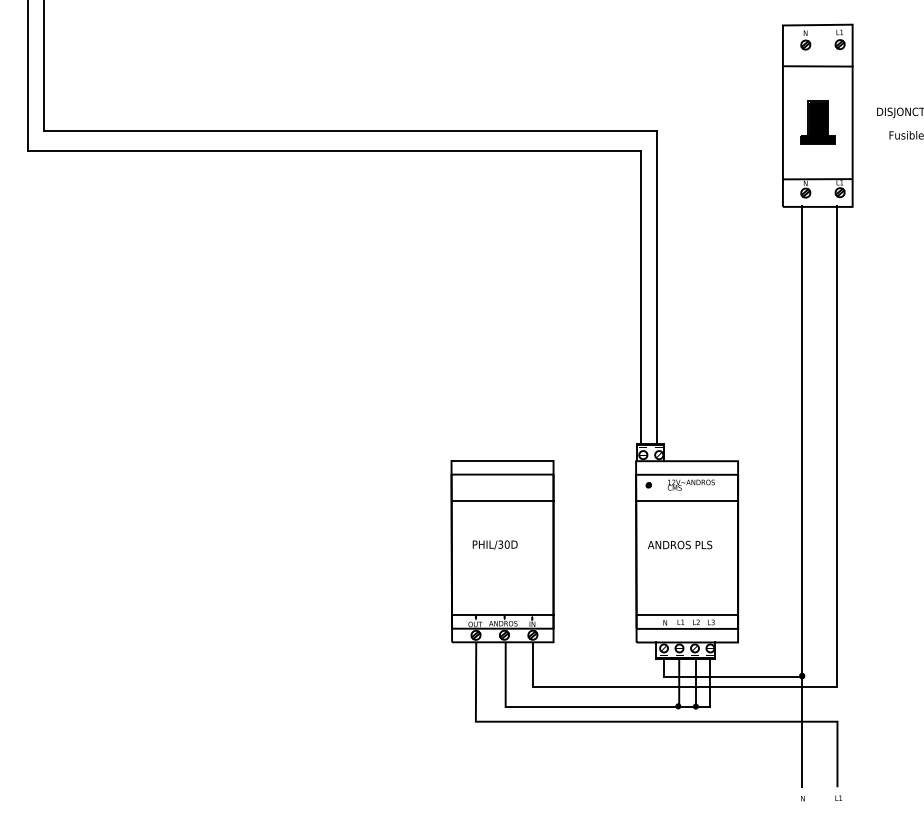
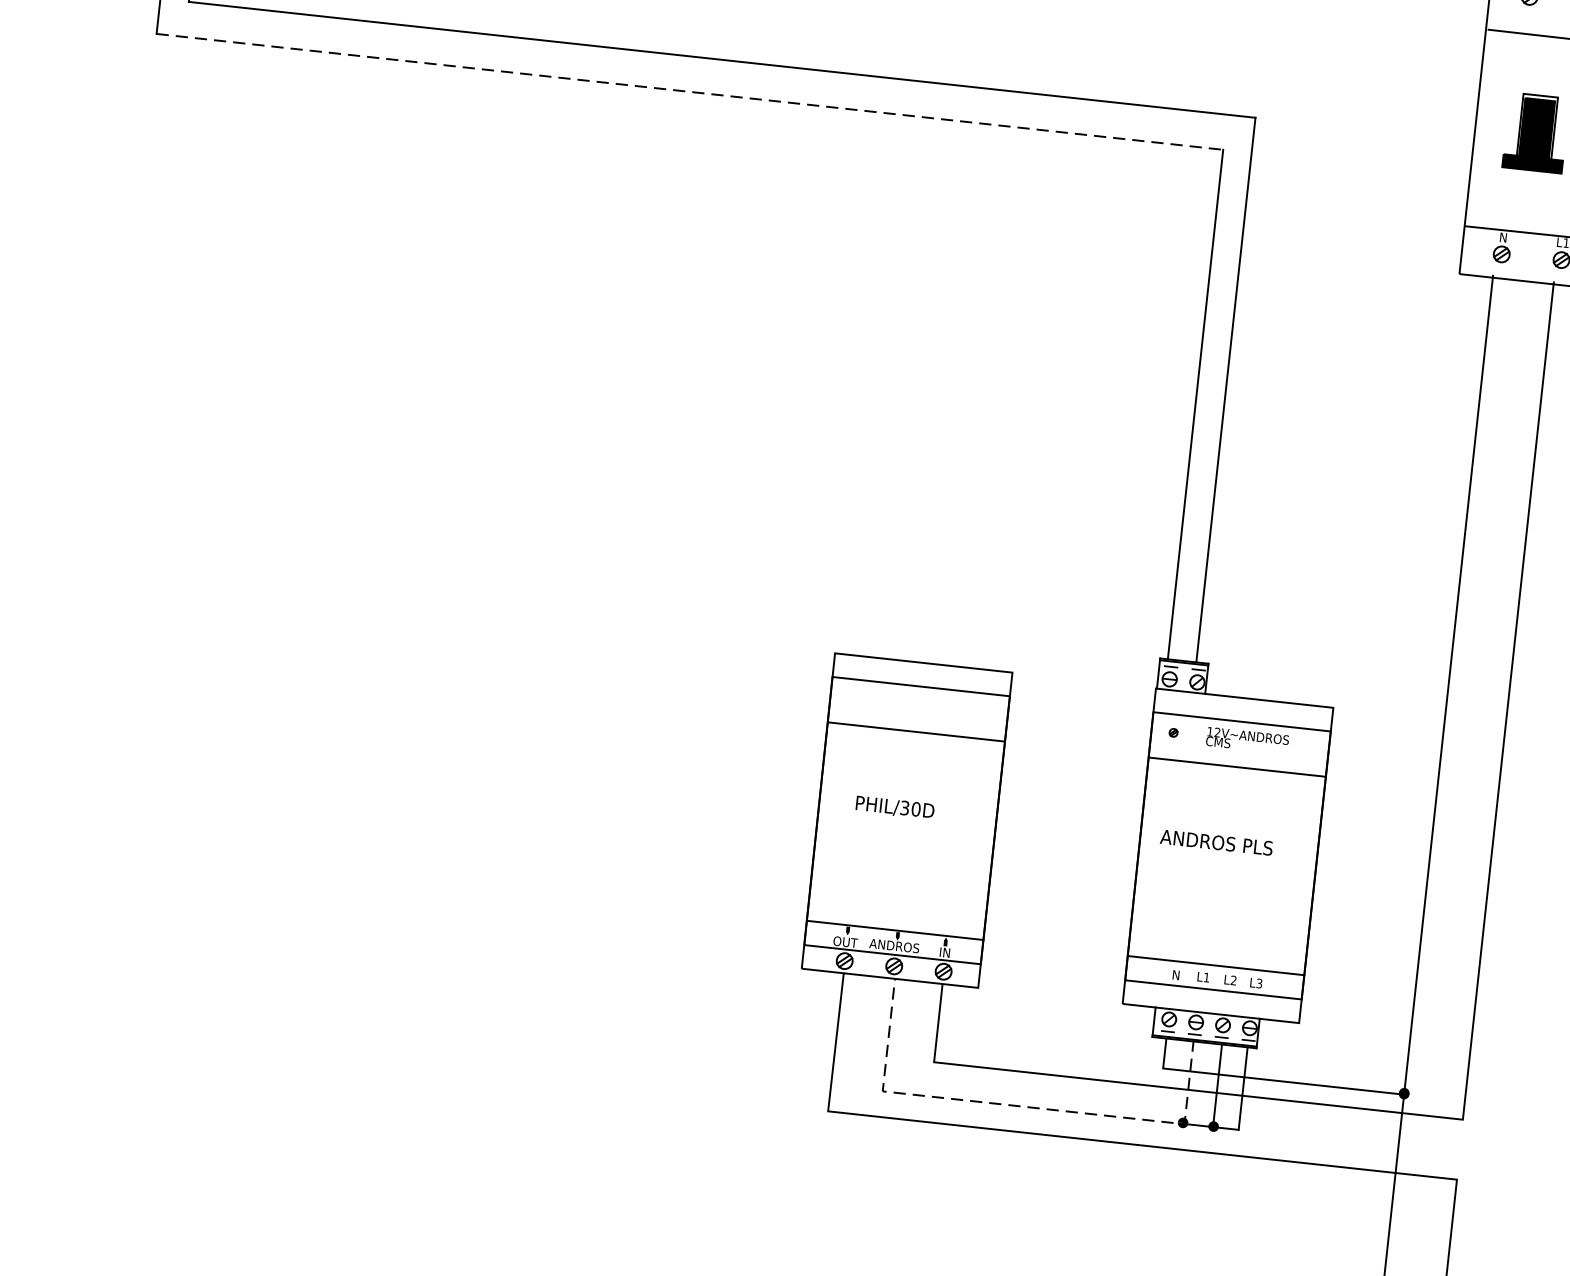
line: (334, 150) -> (690, 91), solid -> dashed
line: (583, 707) -> (1018, 1106), solid -> dashed

